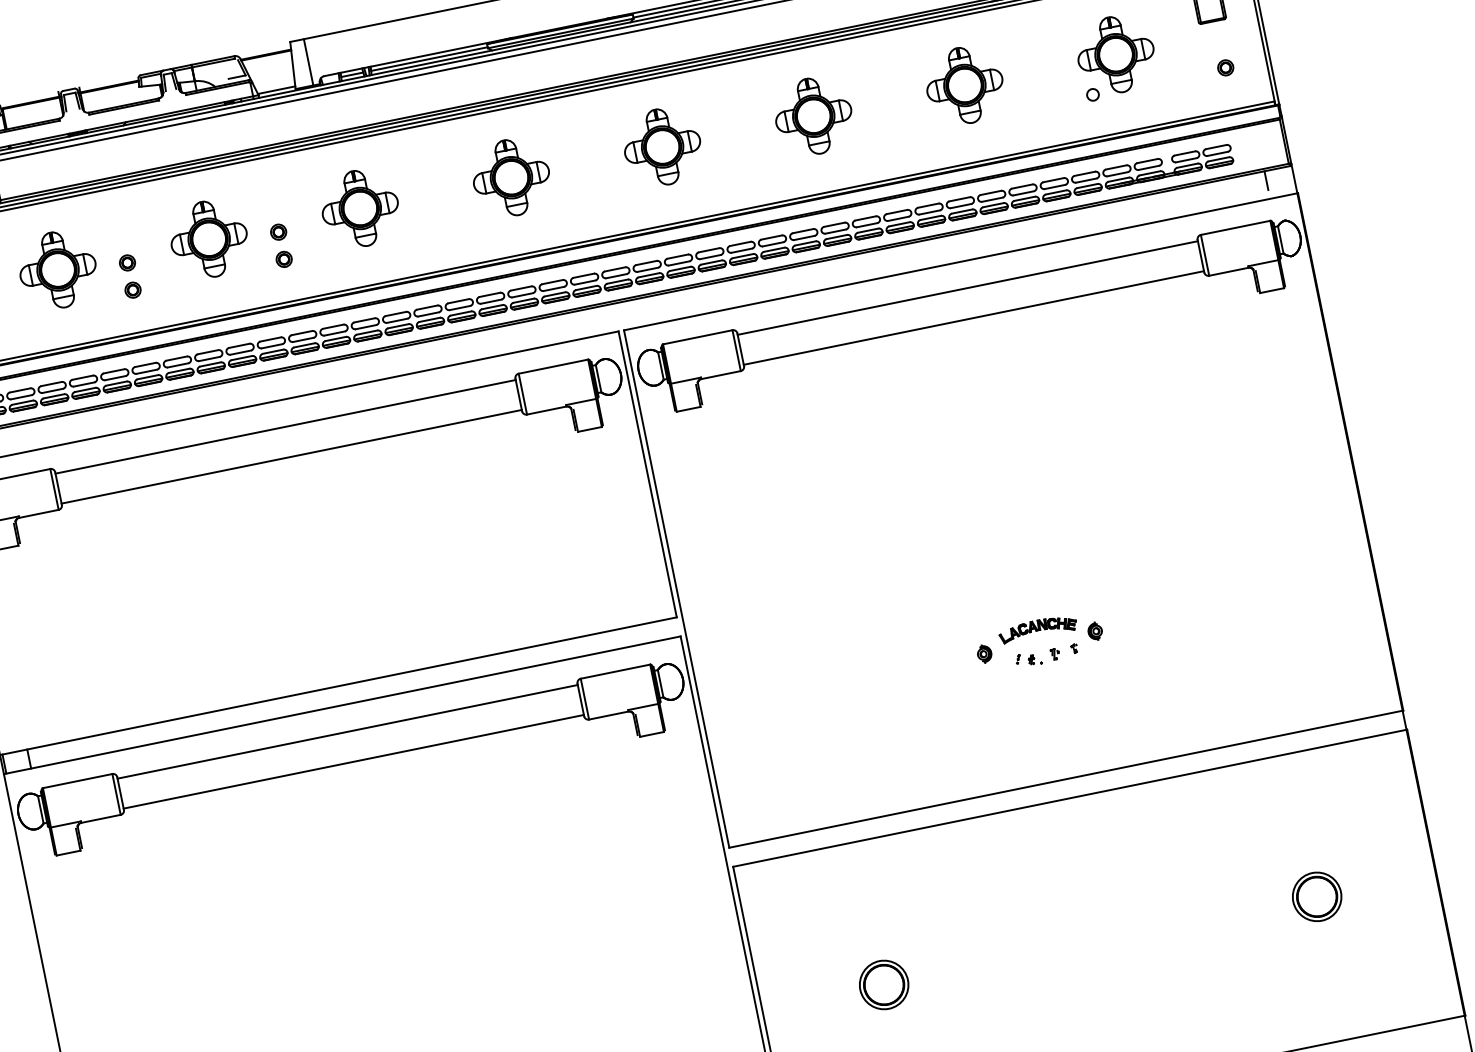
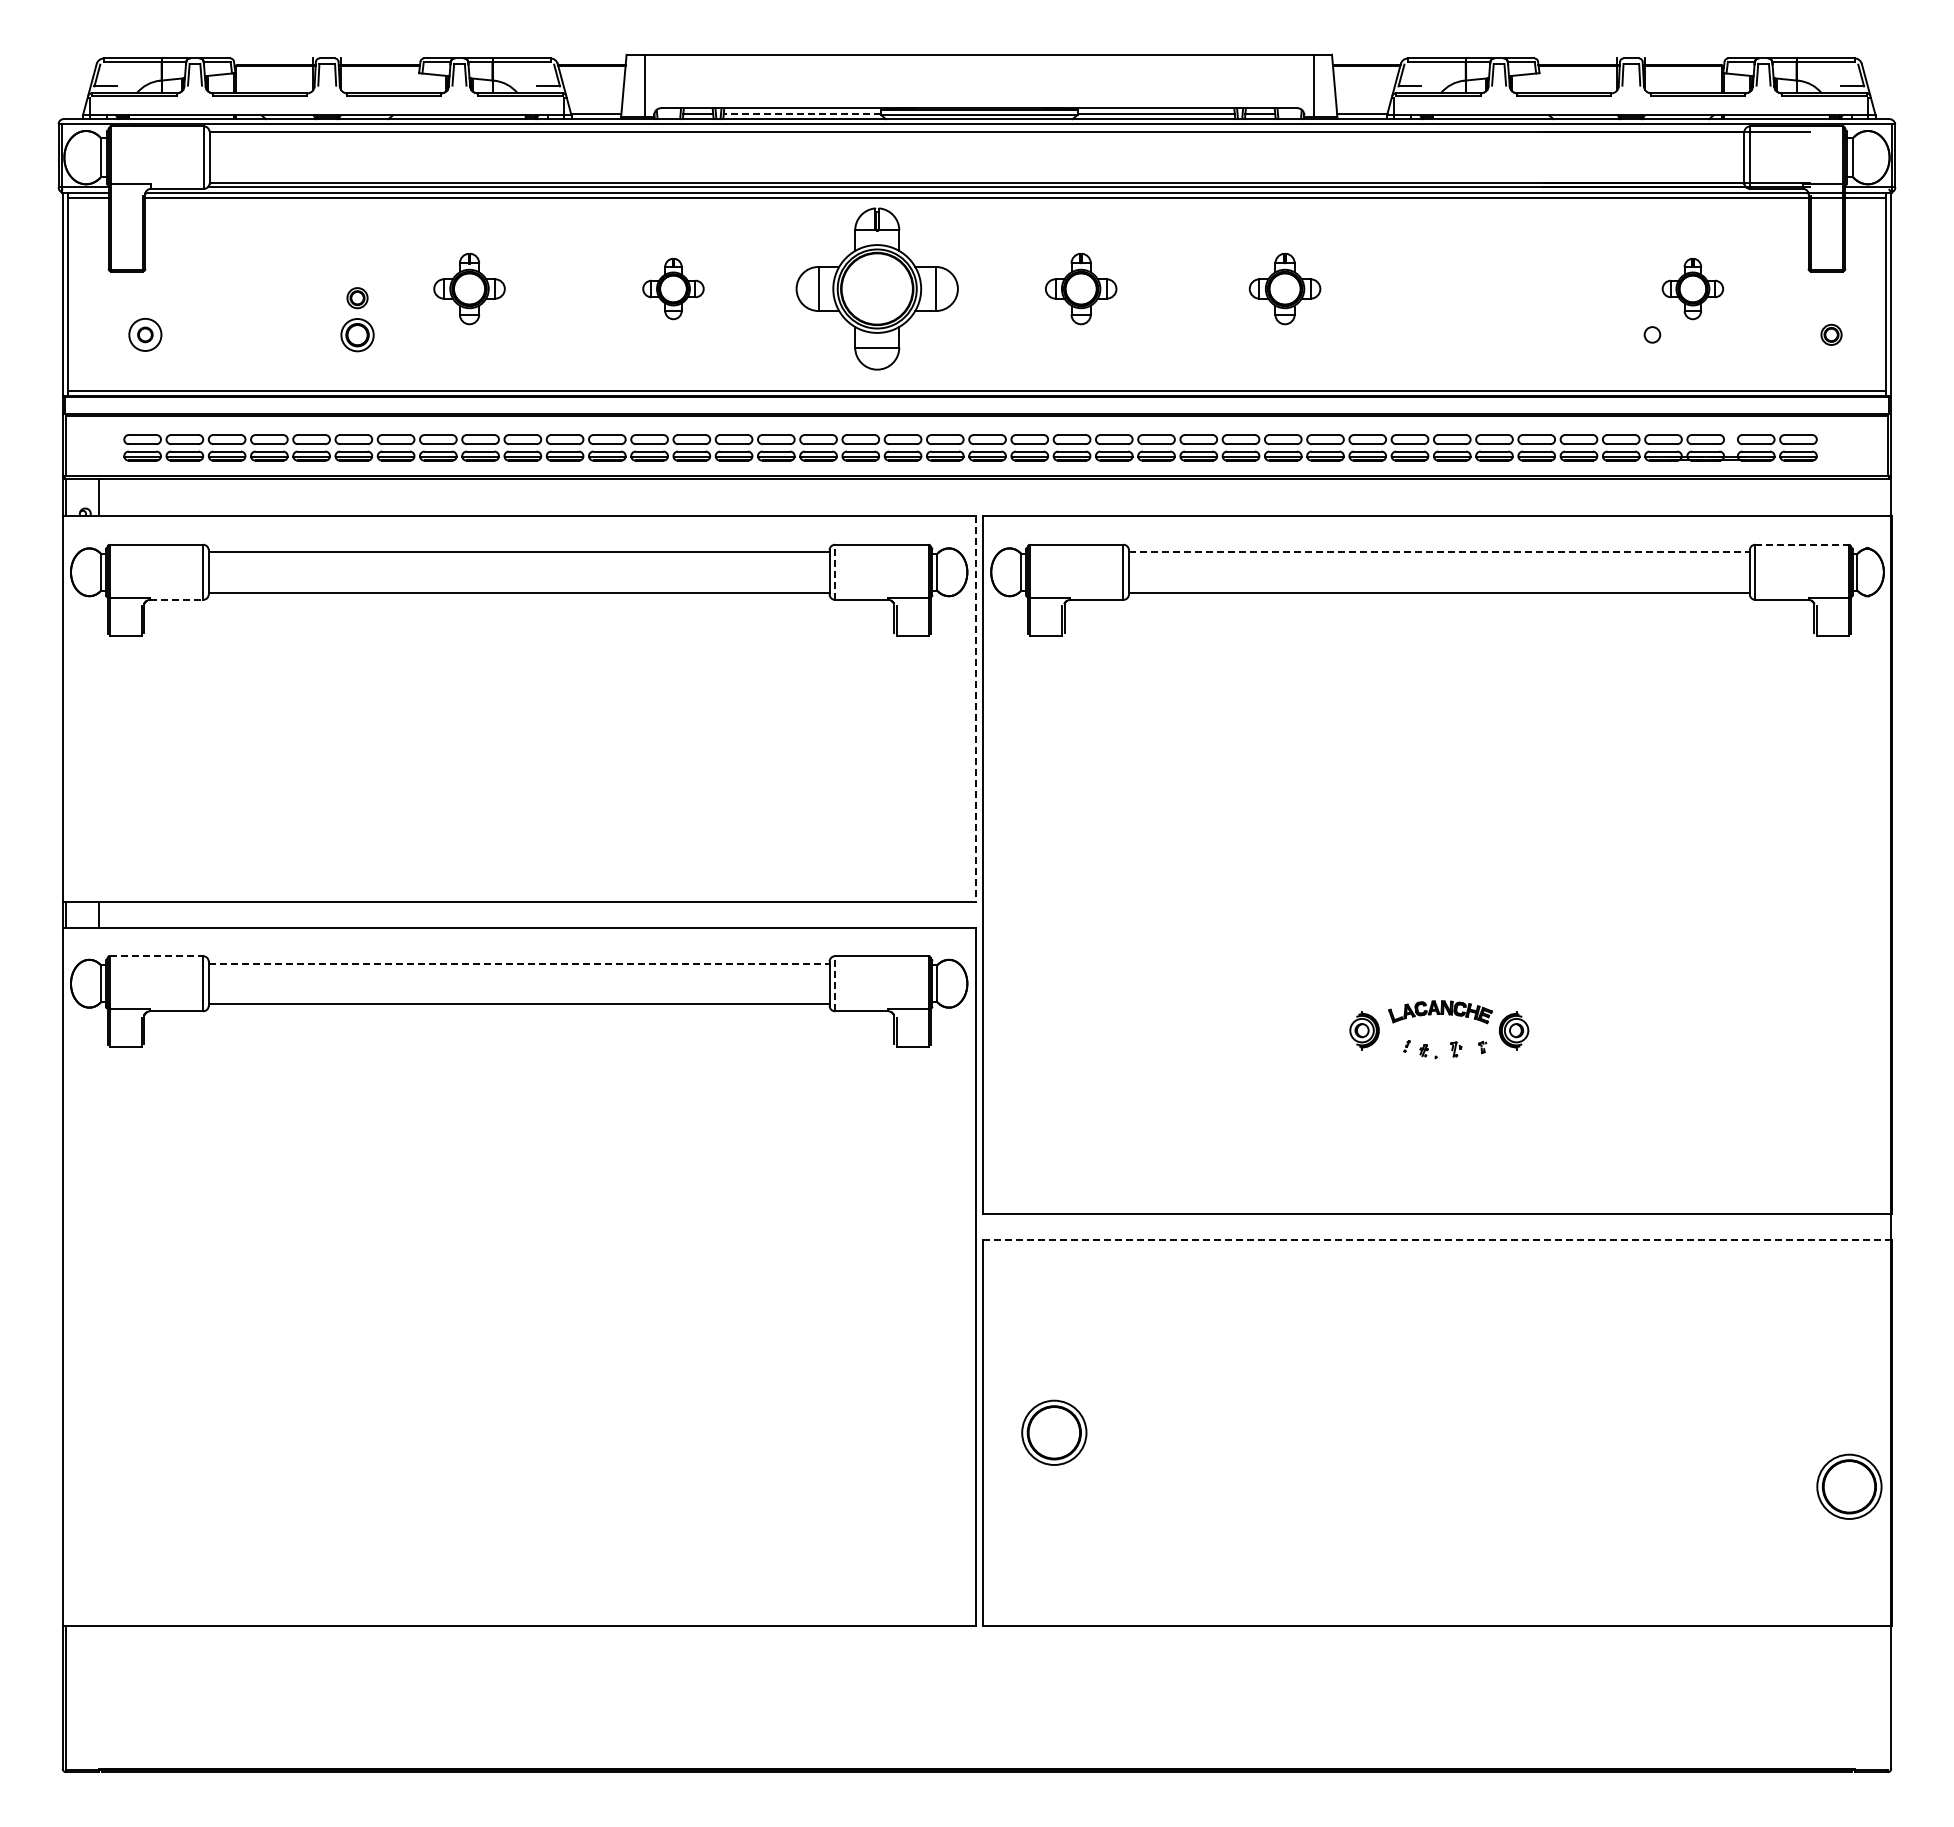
part: (1115, 54) -> (1692, 288), size x0.6
line: (429, 58) -> (802, 113), solid -> dashed
part: (964, 85) -> (1488, 288), removed
part: (813, 115) -> (1284, 288), size x0.7
part: (661, 146) -> (1080, 288), size x0.7
part: (511, 177) -> (877, 288), size x1.6
line: (1266, 180) -> (1854, 491), removed
part: (360, 208) -> (673, 288), size x0.6
line: (1235, 227) -> (1802, 544), solid -> dashed
part: (278, 232) -> (561, 298), removed
part: (209, 238) -> (469, 288), size x0.7
part: (284, 259) -> (561, 334), removed
part: (57, 269) -> (265, 288), removed
line: (967, 288) -> (1439, 552), solid -> dashed
part: (132, 289) -> (357, 334), size x1.6
line: (523, 394) -> (835, 572), solid -> dashed
line: (647, 474) -> (975, 709), solid -> dashed
line: (38, 513) -> (176, 599), solid -> dashed
part: (1094, 631) -> (1513, 1030), size x1.6
part: (984, 653) -> (1364, 1030), size x1.6
line: (585, 698) -> (835, 983), solid -> dashed
line: (347, 731) -> (519, 963), solid -> dashed
line: (77, 781) -> (156, 956), solid -> dashed
line: (1070, 797) -> (1437, 1239), solid -> dashed
part: (1317, 896) -> (1849, 1486), moved
part: (884, 984) -> (1054, 1432), moved

